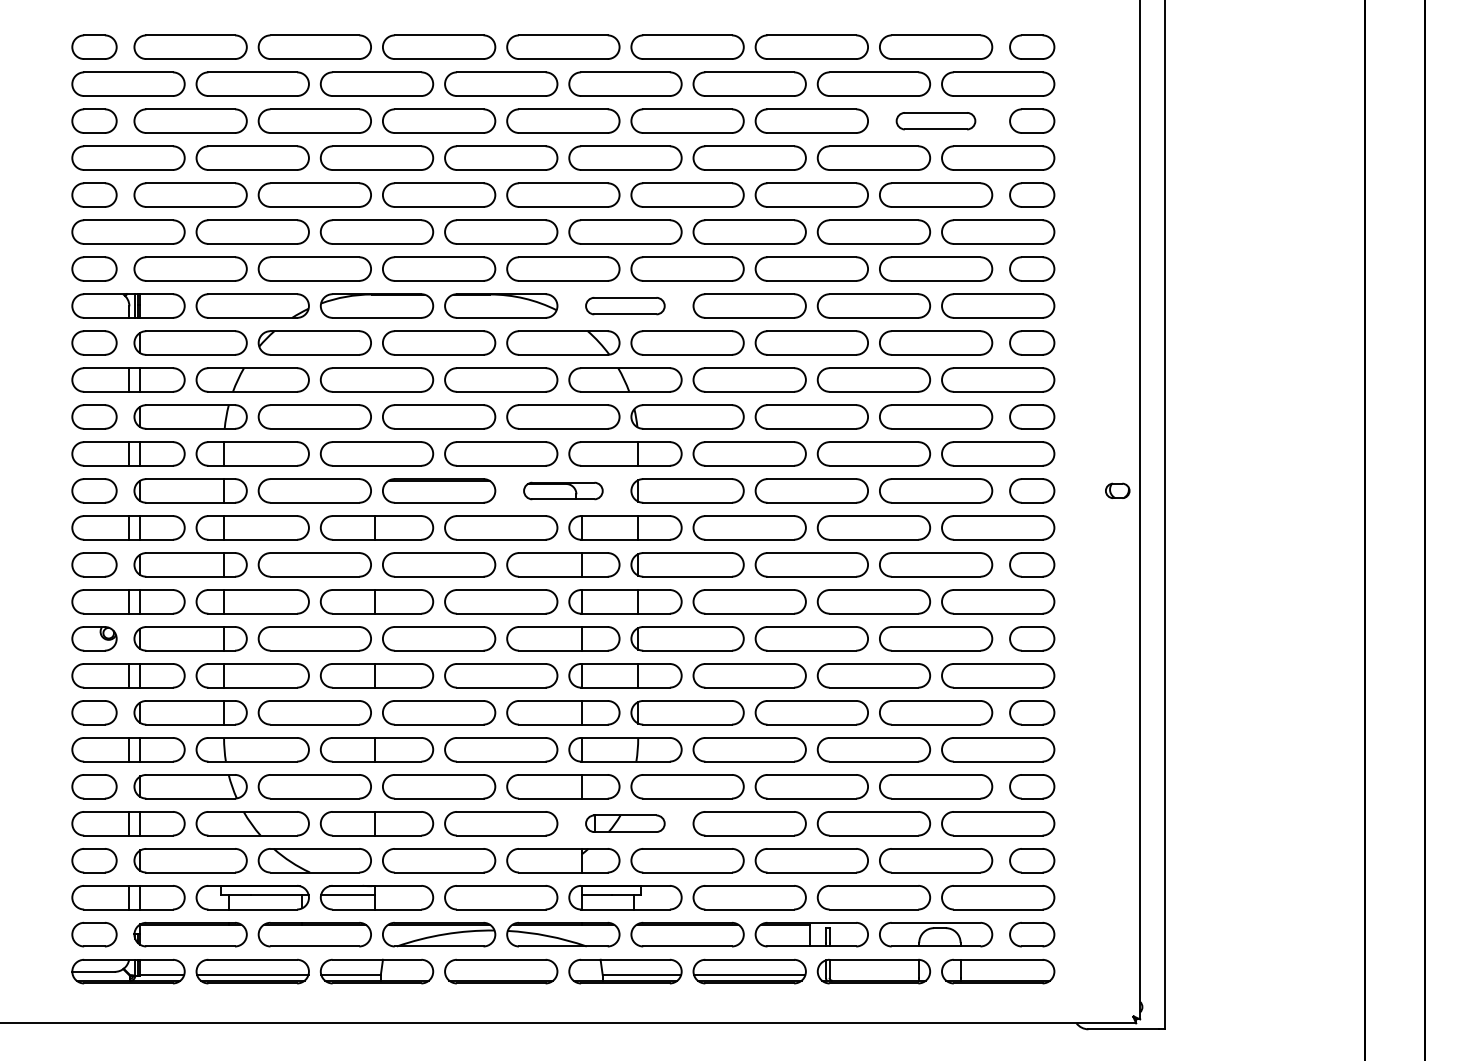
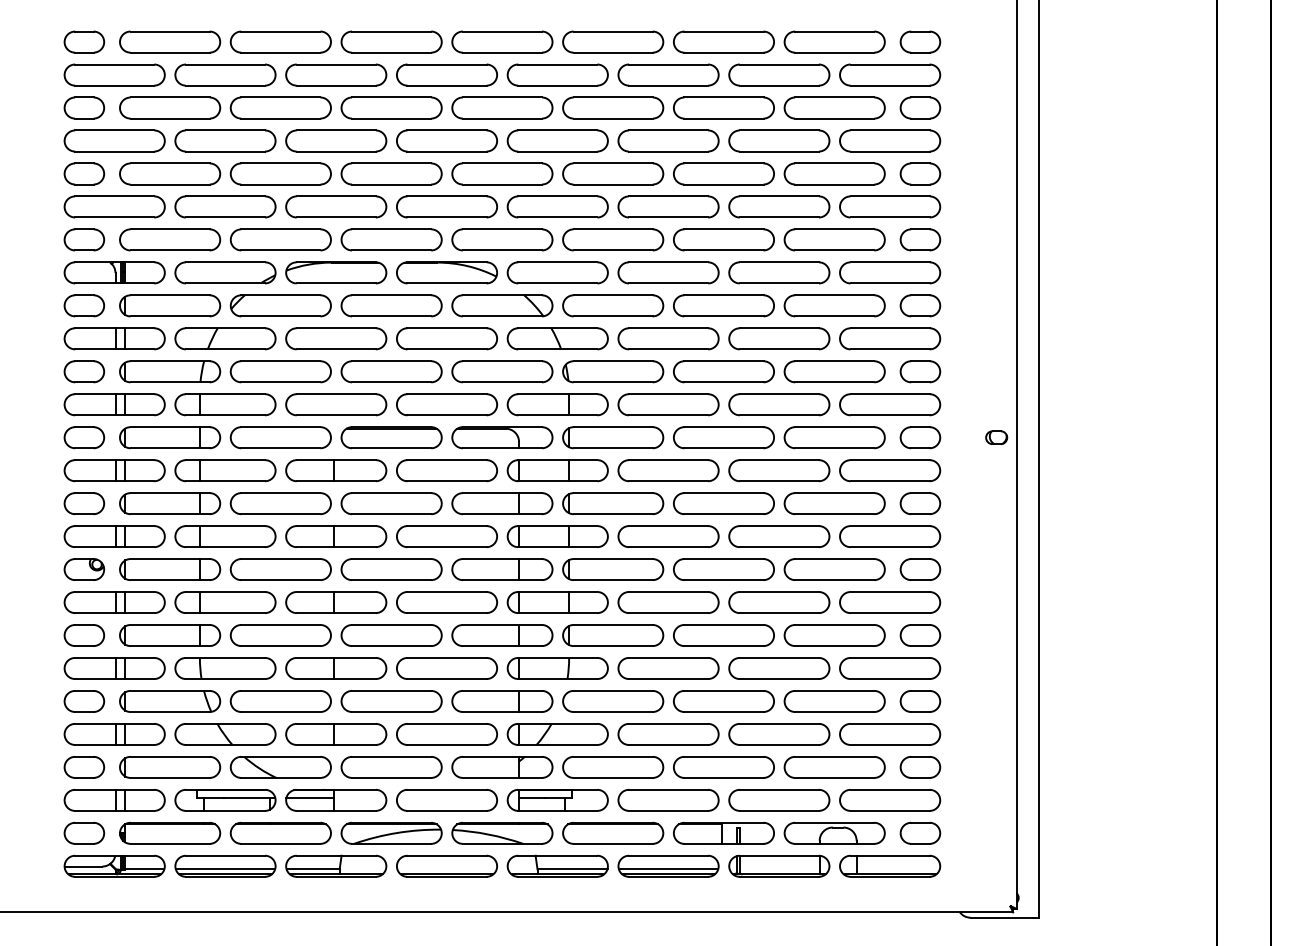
part: (935, 120) -> (834, 107), size x1.43
part: (625, 305) -> (557, 272), size x1.43
part: (563, 490) -> (502, 437), size x1.43
part: (625, 823) -> (557, 734), size x1.43

